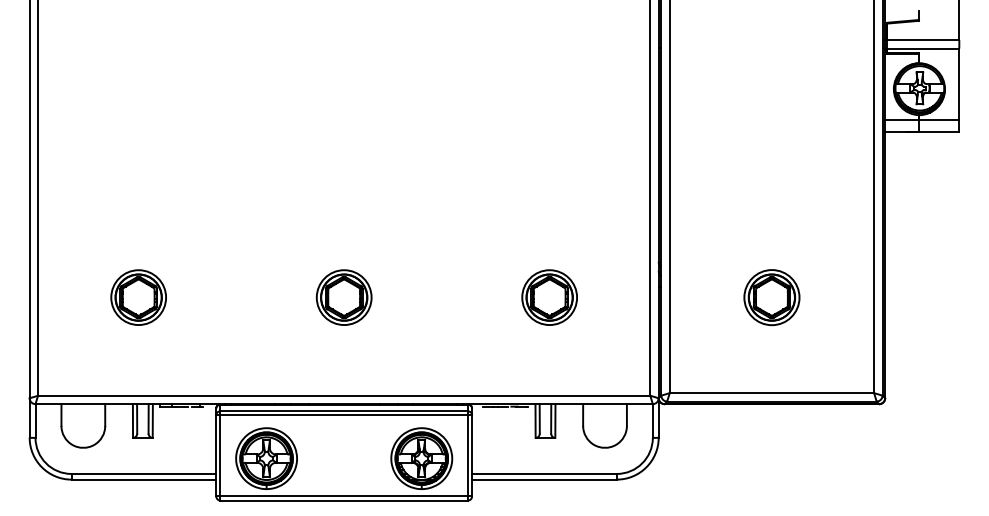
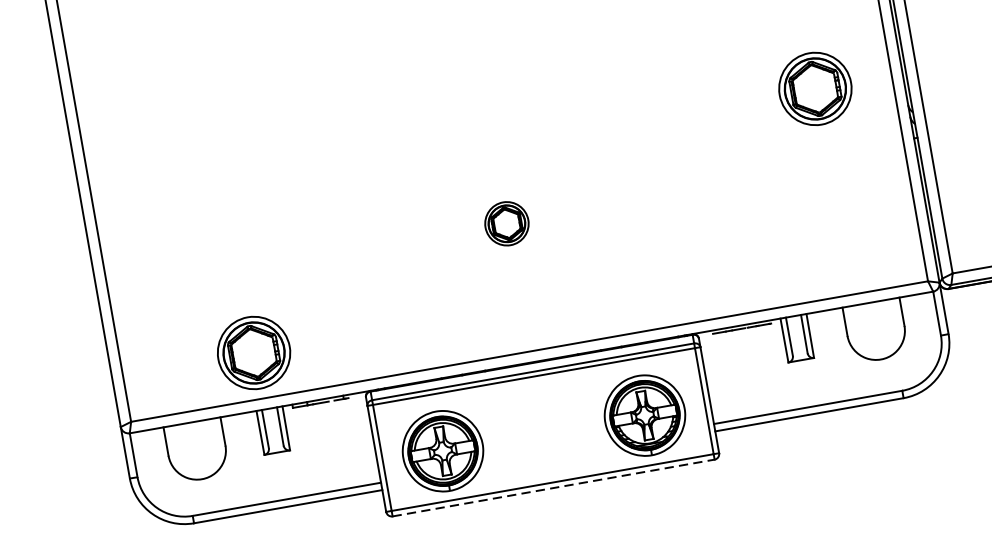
part: (138, 297) -> (253, 352), moved
part: (343, 297) -> (506, 223), size x0.6
part: (549, 297) -> (815, 88), moved
line: (344, 500) -> (554, 487), solid -> dashed

